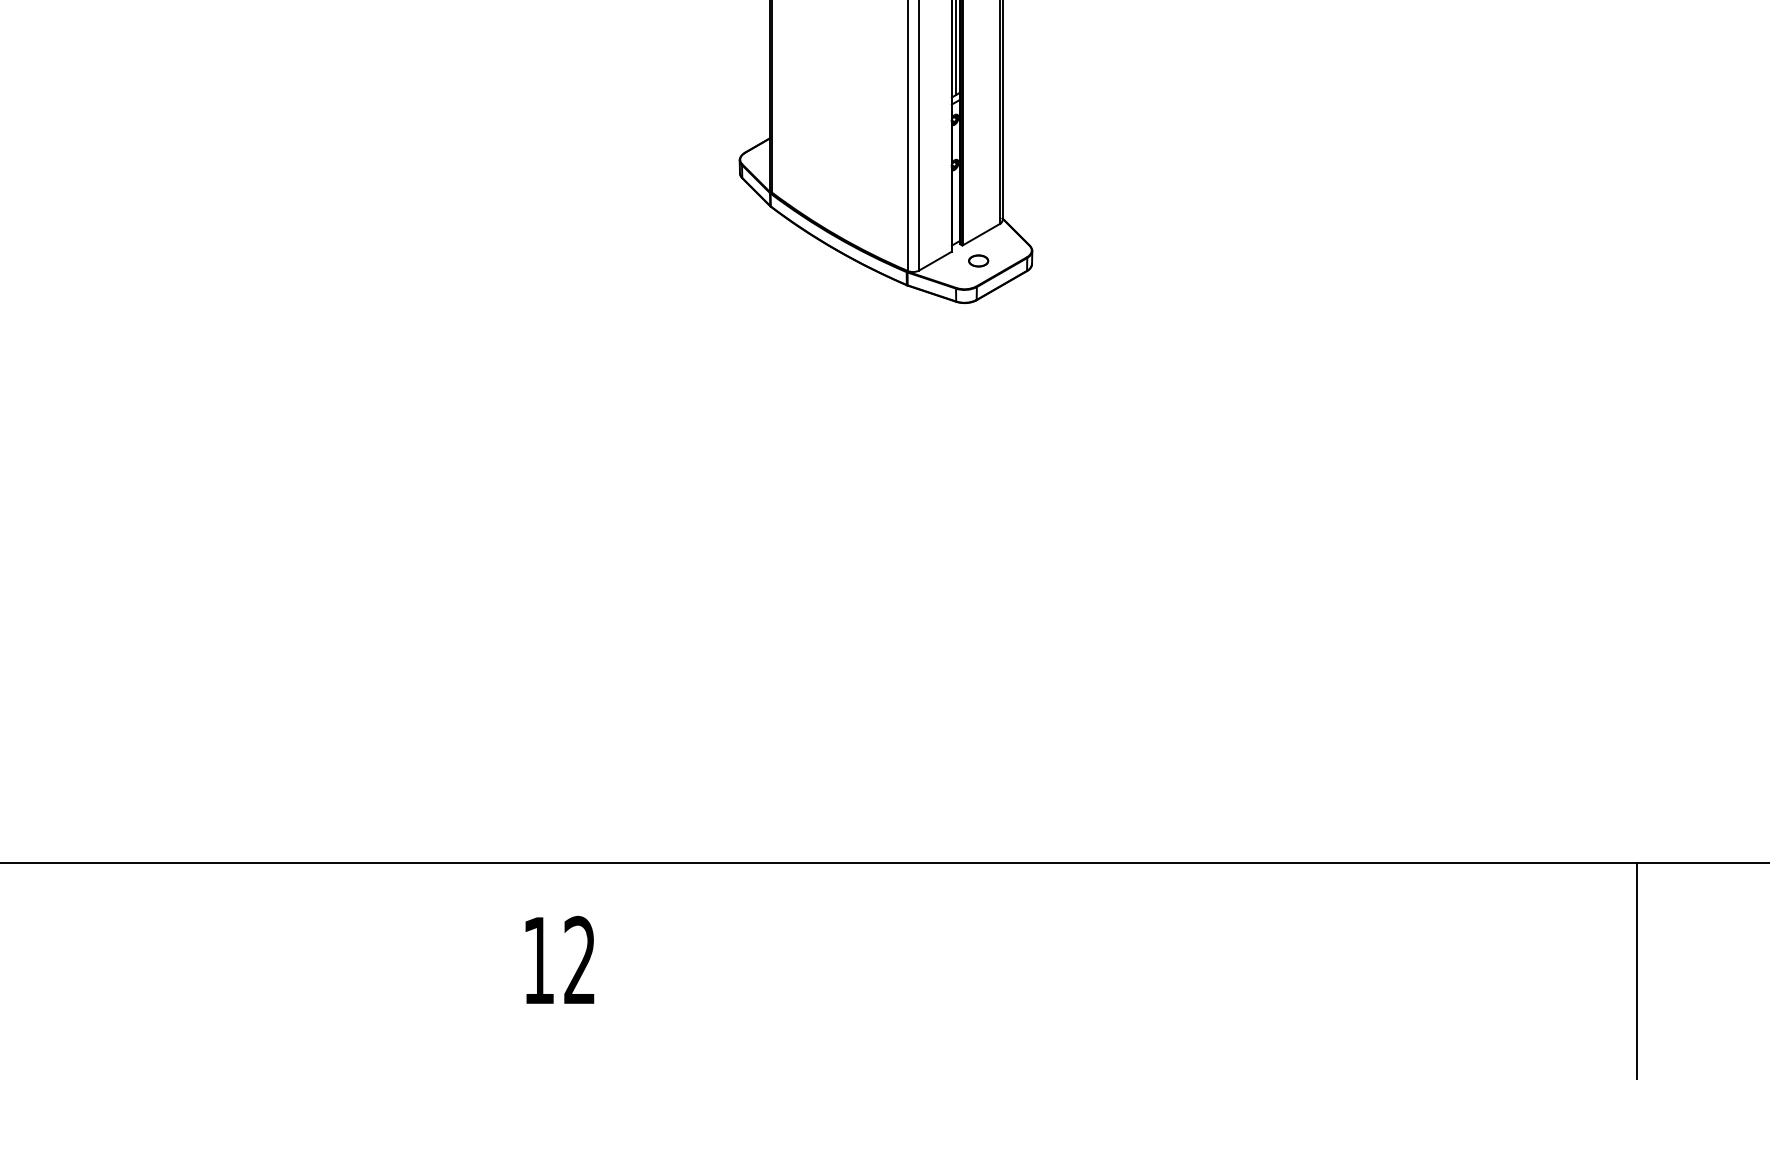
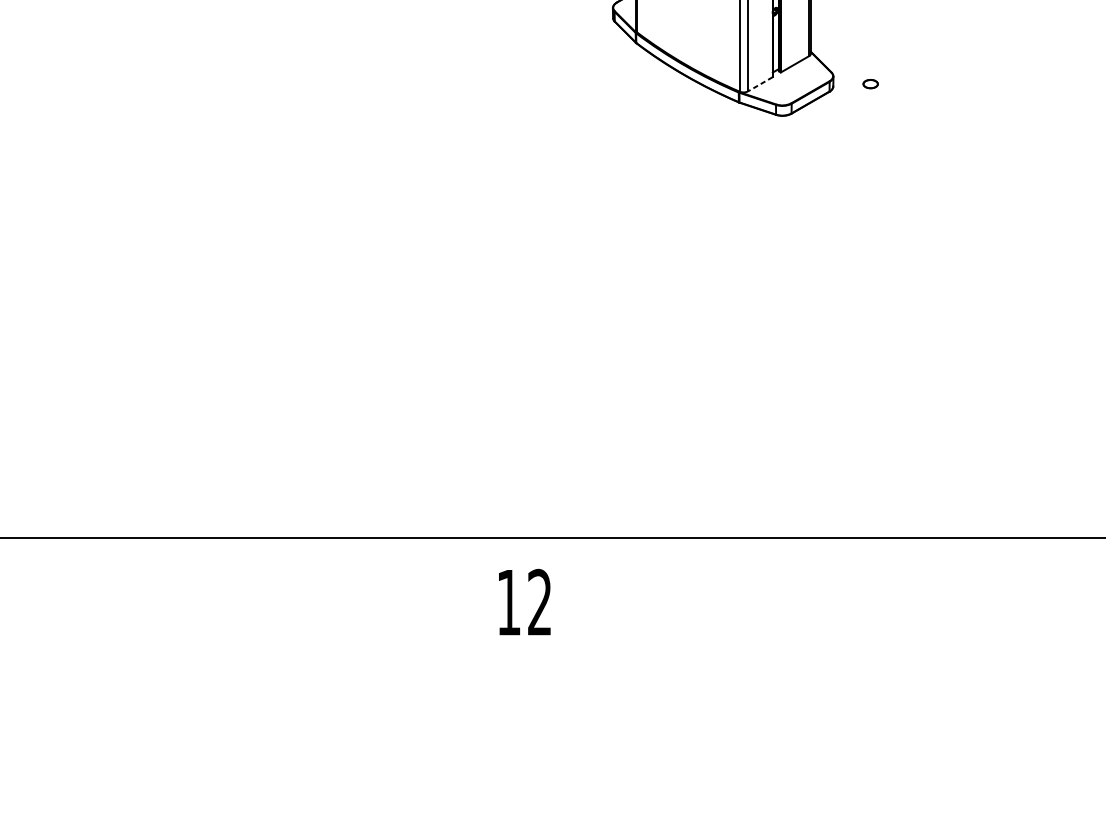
part: (978, 260) -> (870, 83), moved
line: (935, 261) -> (760, 84), solid -> dashed
text: (559, 959) -> (524, 601), moved

